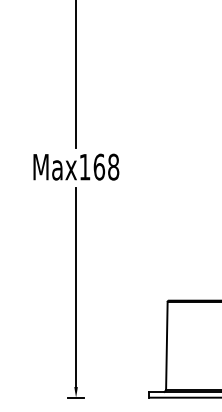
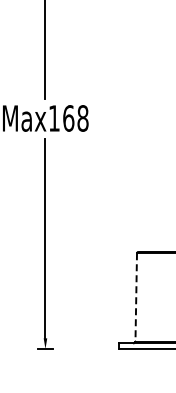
line: (166, 346) -> (135, 297), solid -> dashed

